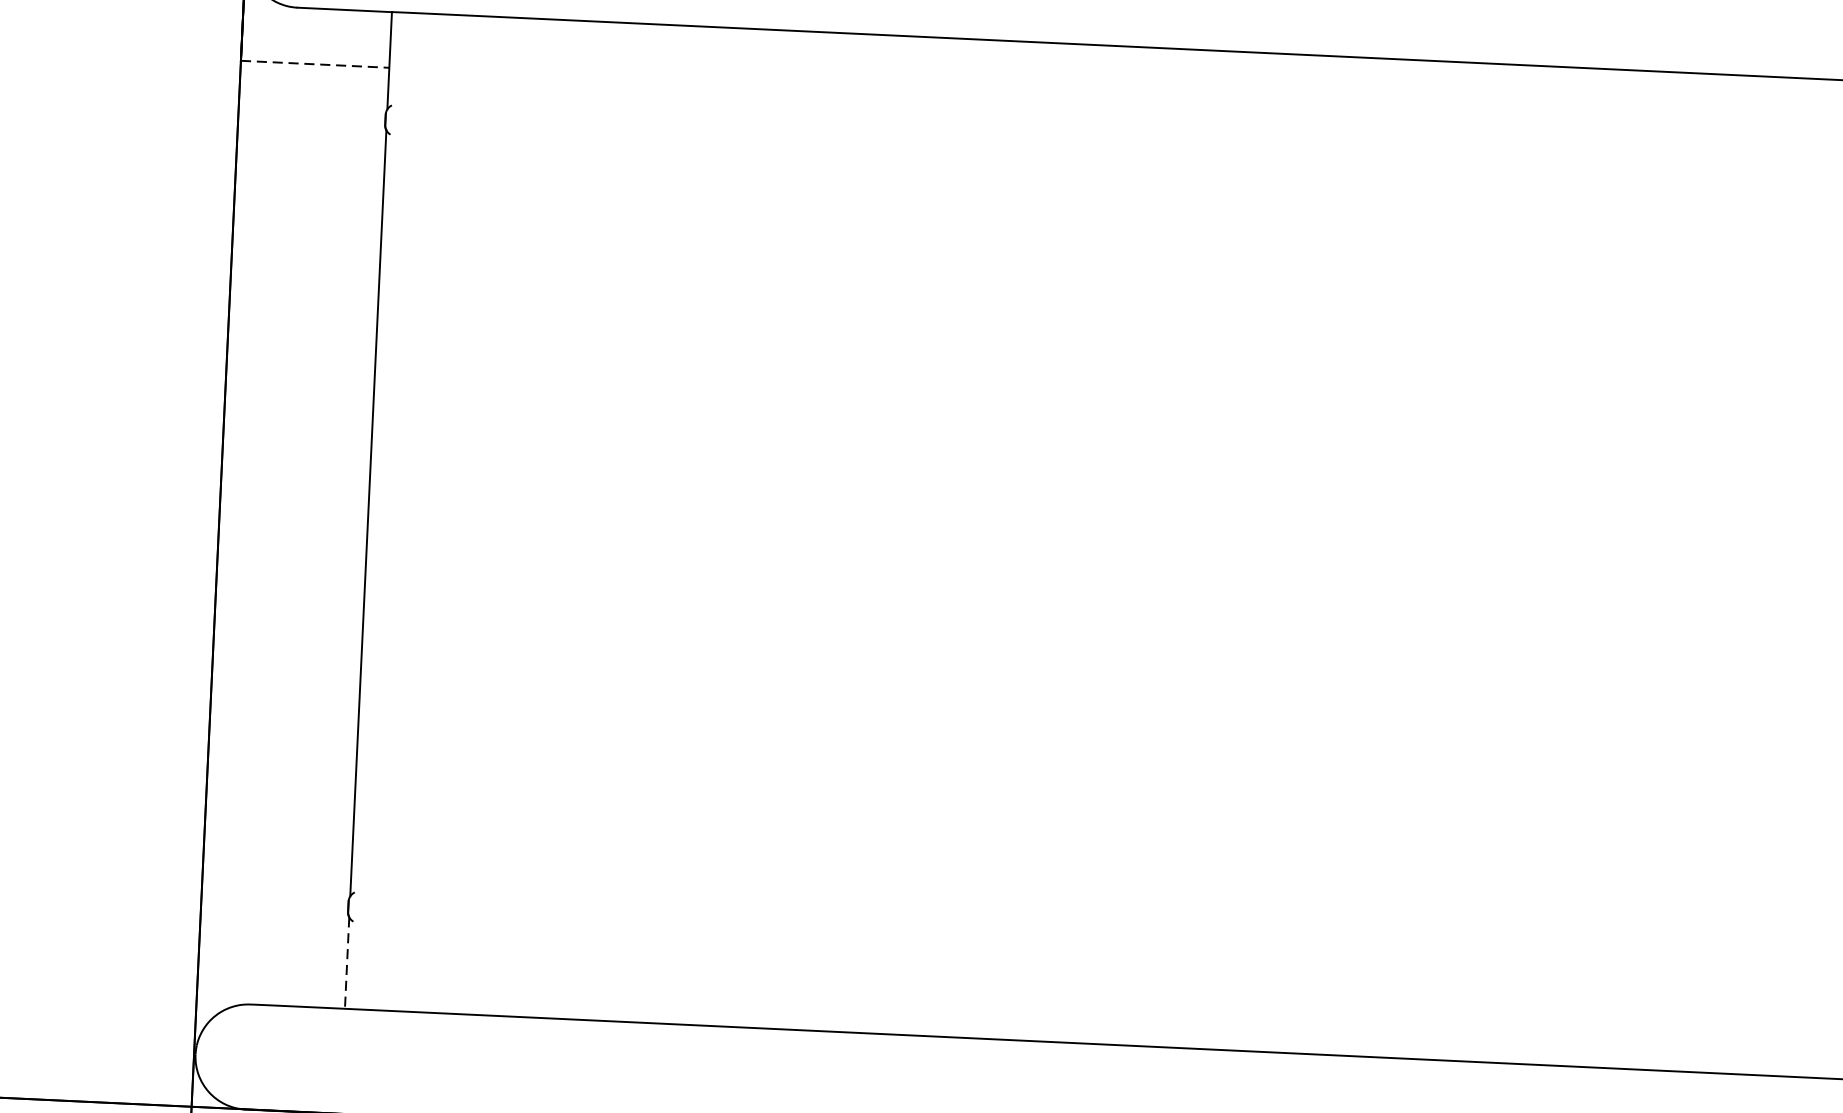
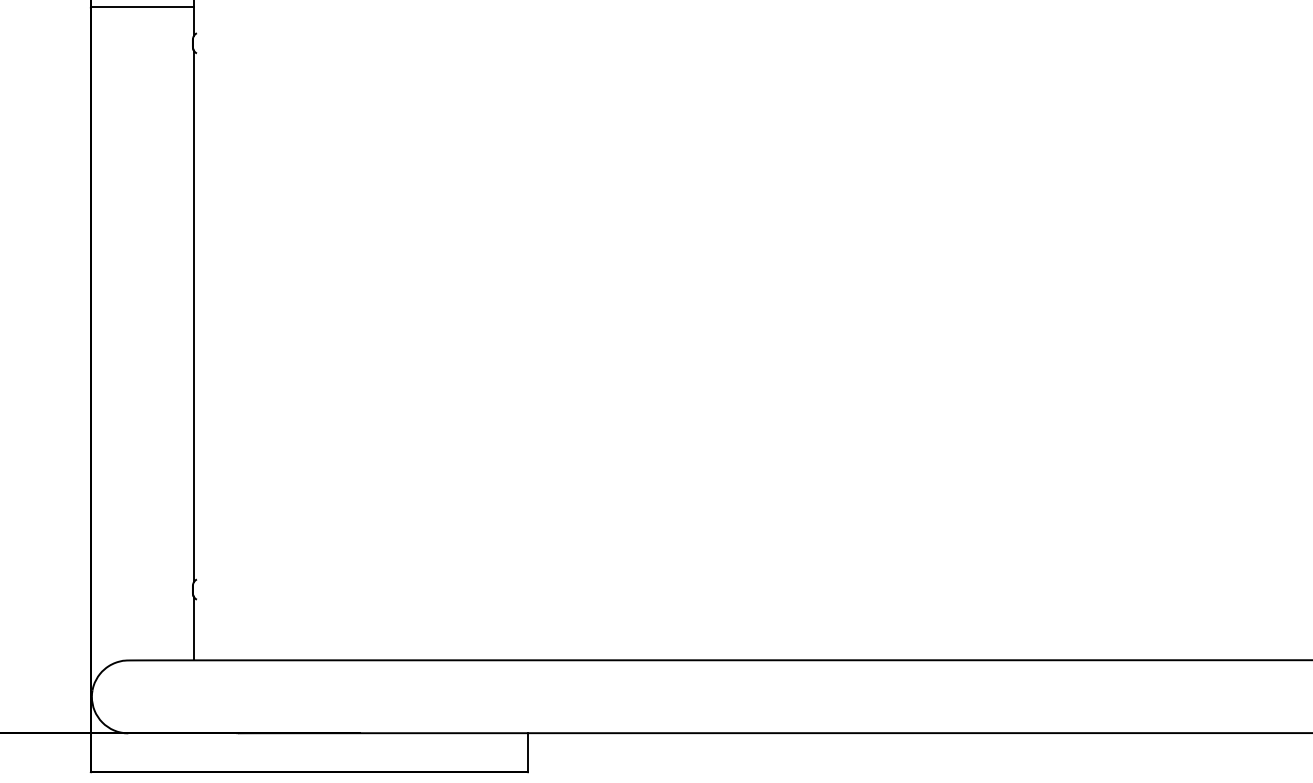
line: (315, 64) -> (142, 7), dashed -> solid
line: (346, 962) -> (193, 628), dashed -> solid

